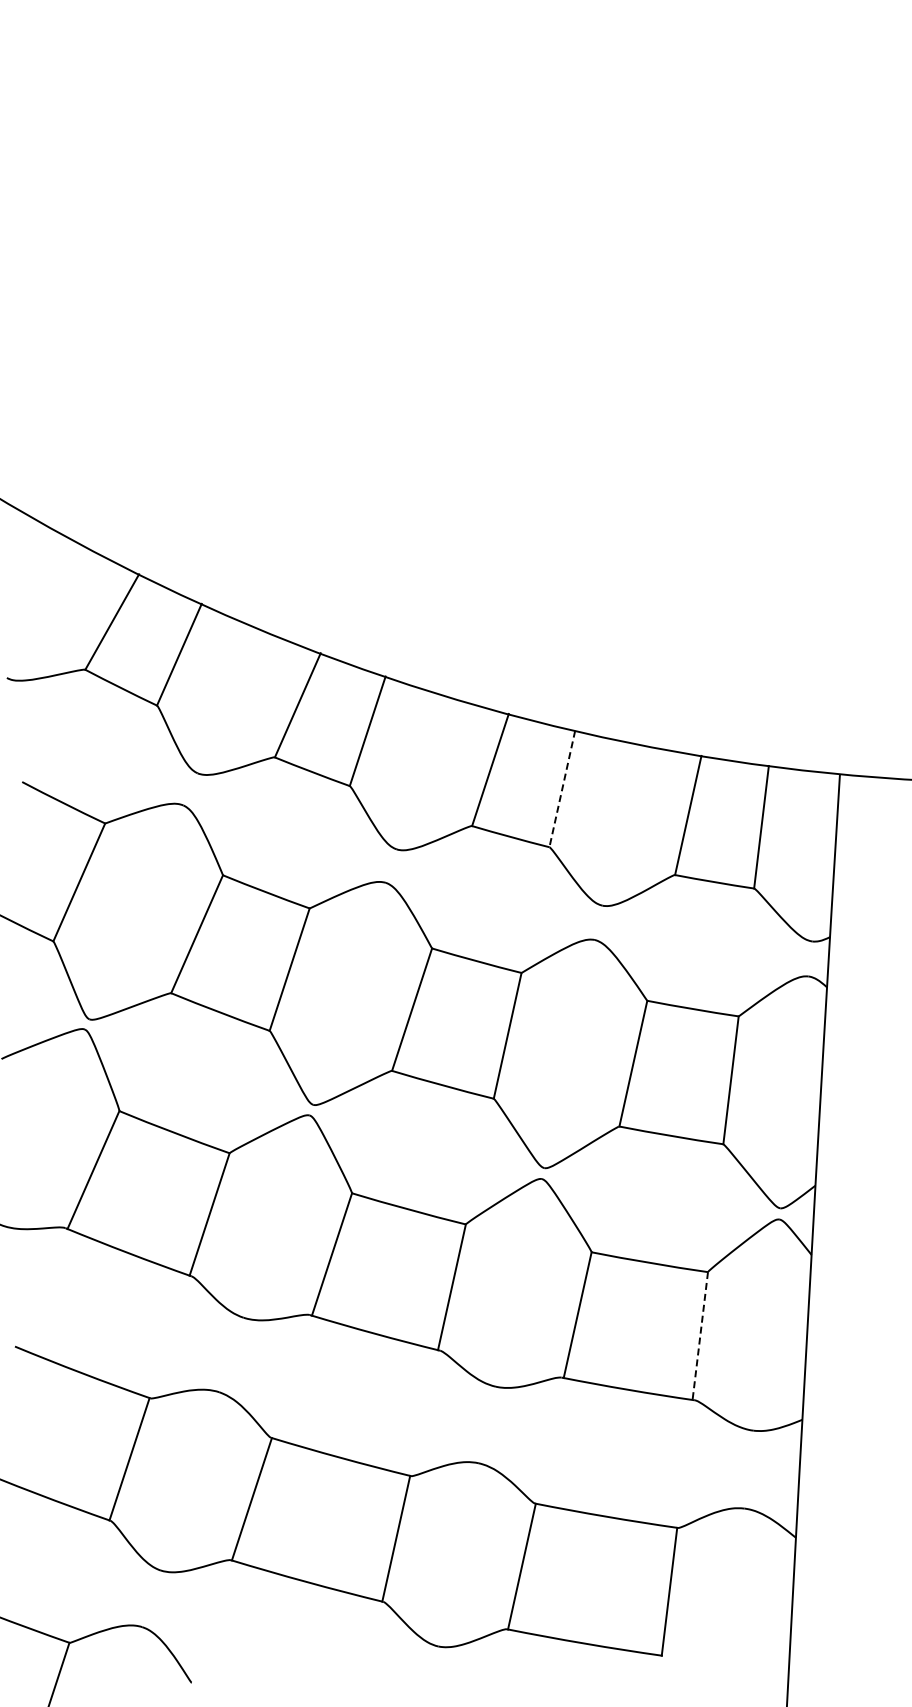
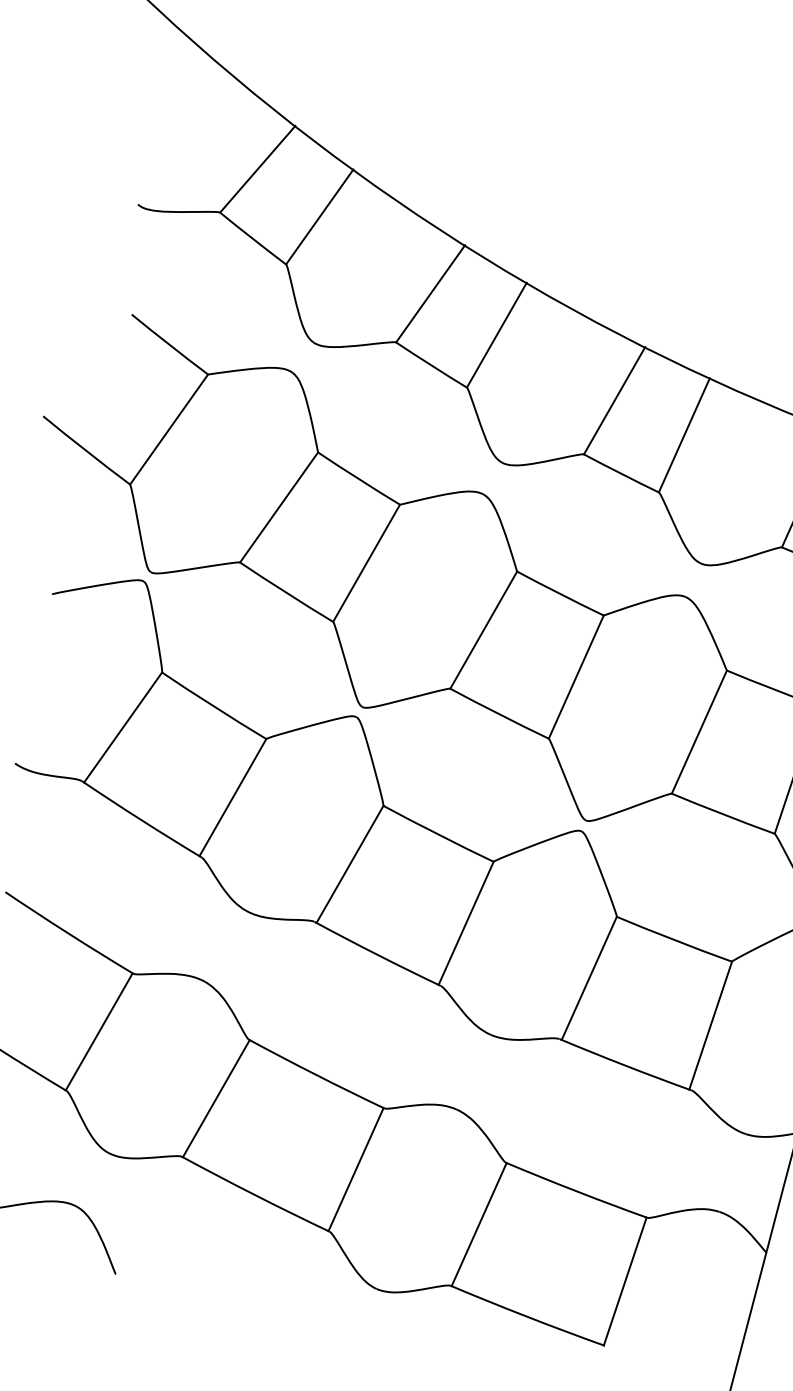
line: (562, 788) -> (684, 434), dashed -> solid
line: (700, 1336) -> (710, 1026), dashed -> solid

